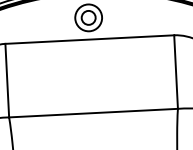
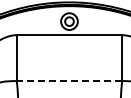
line: (93, 113) -> (69, 81), solid -> dashed

